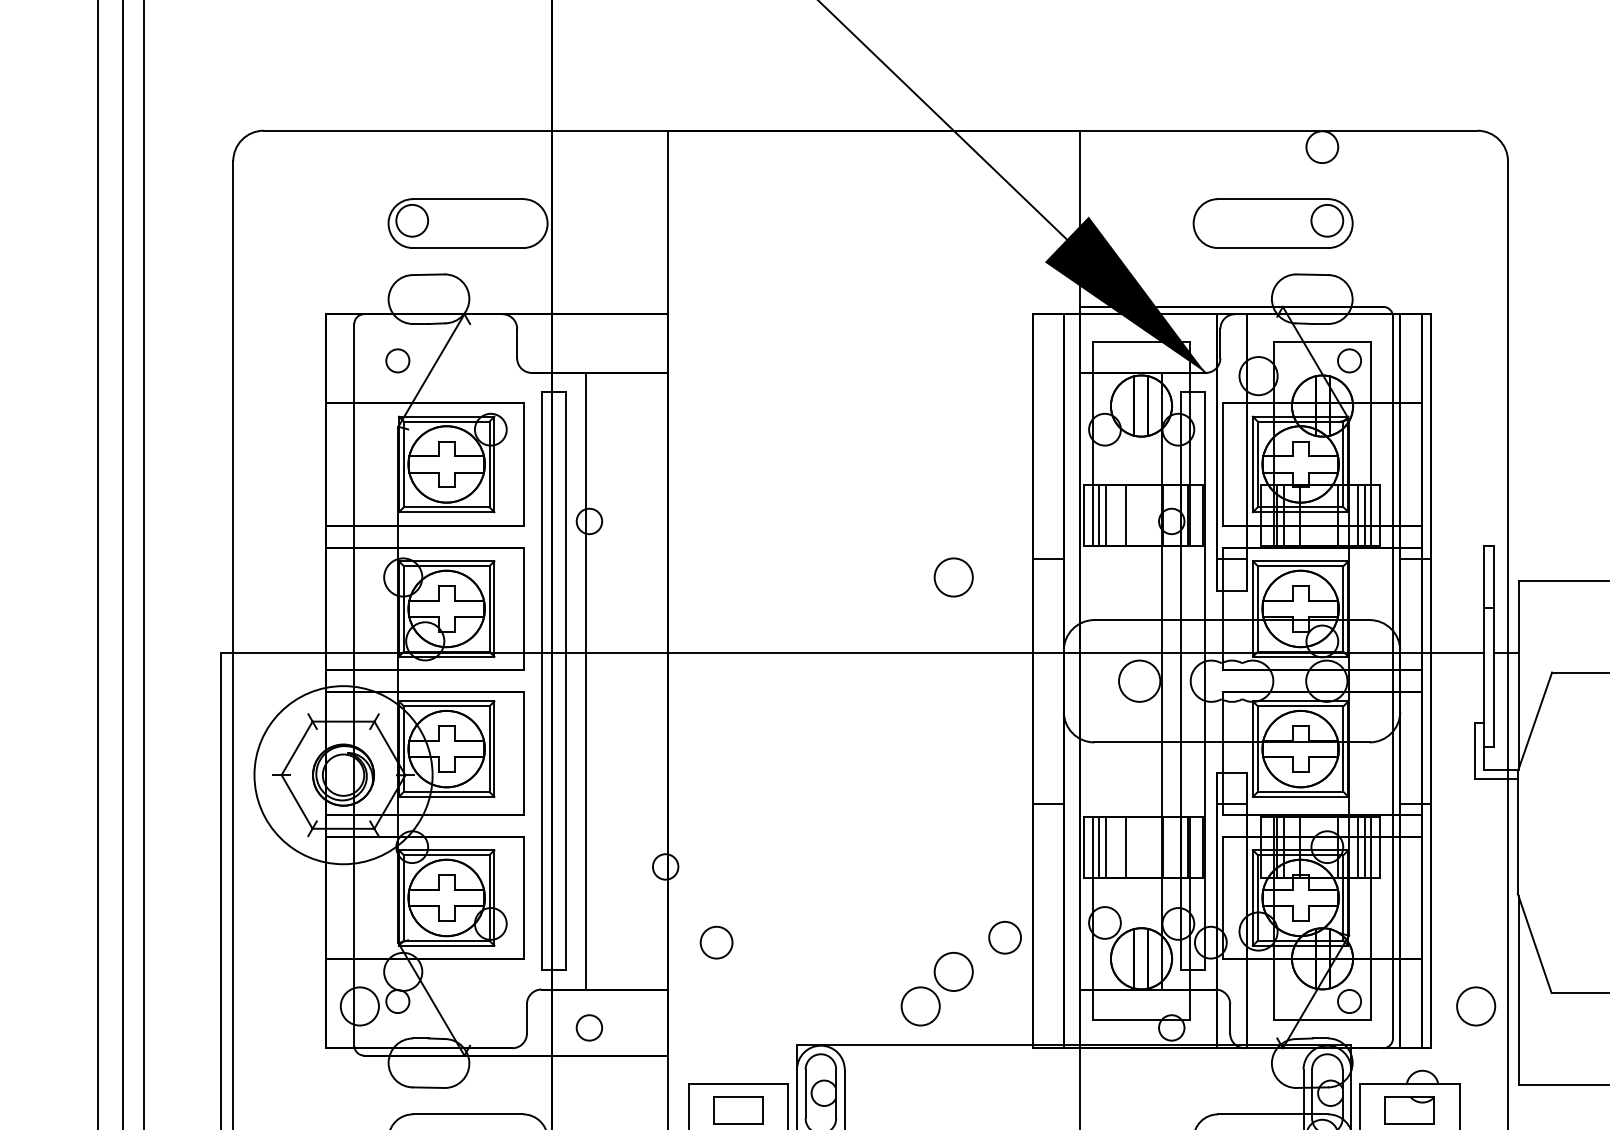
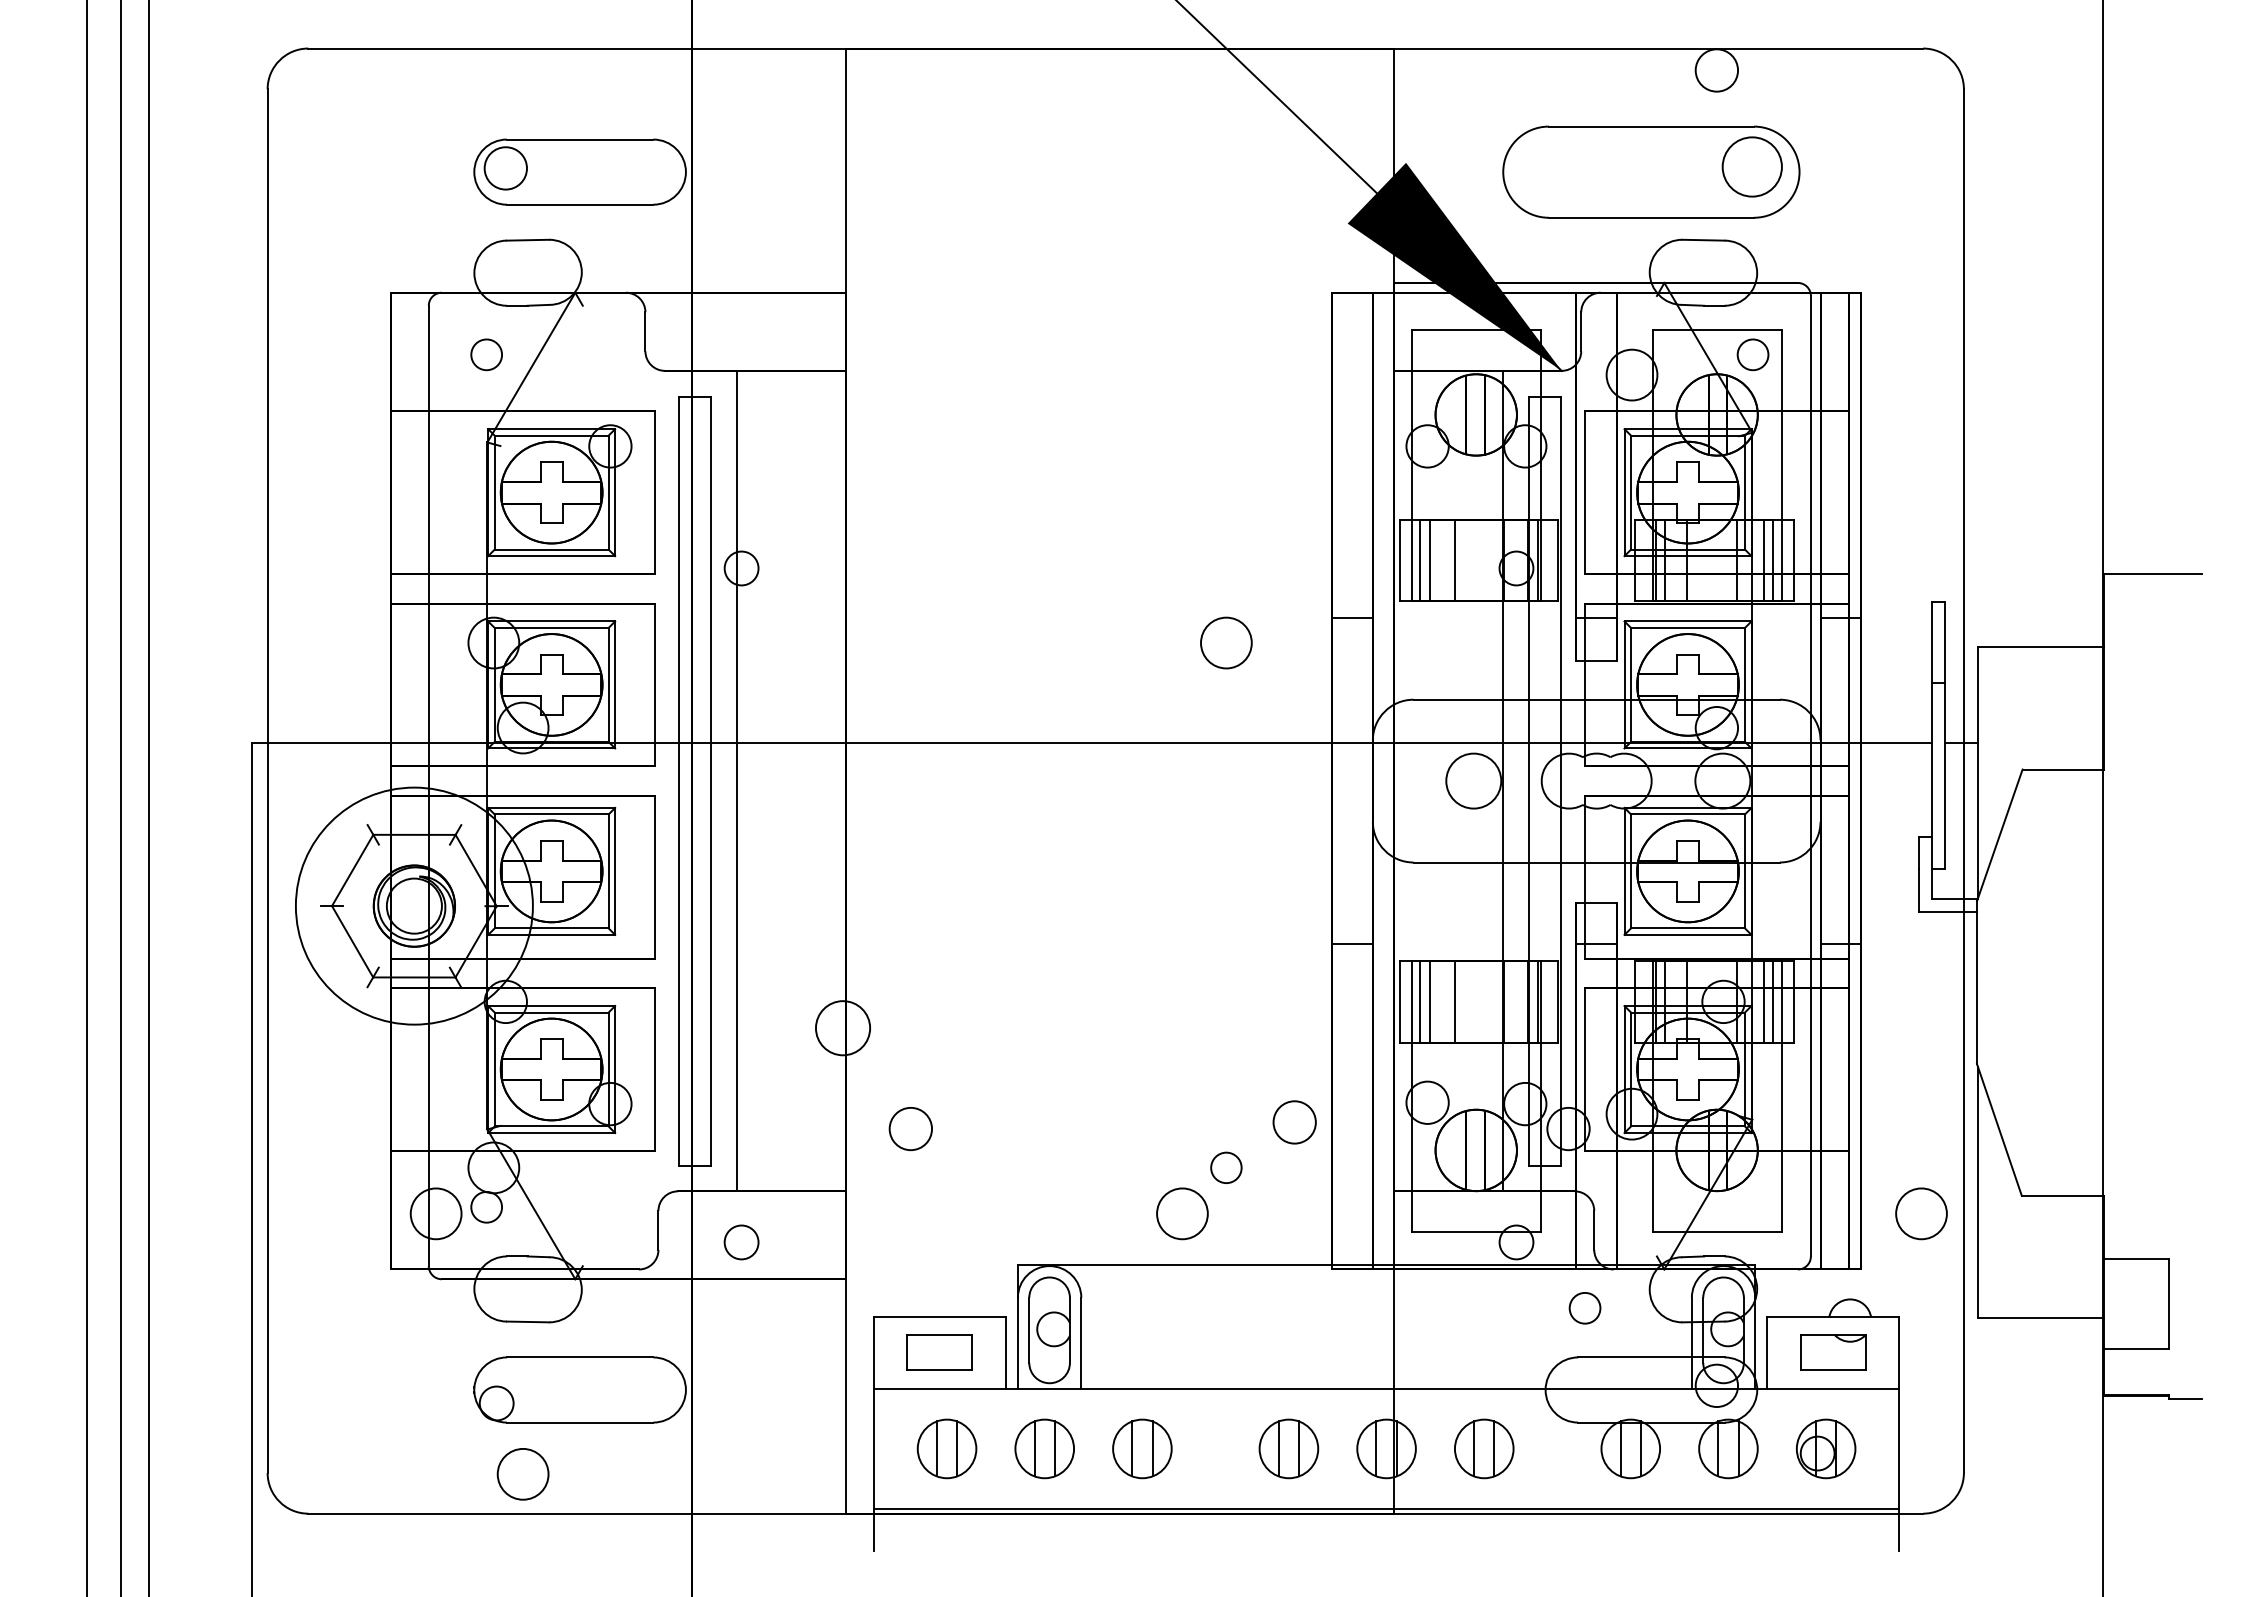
part: (1273, 223) -> (1651, 171), size x1.4
circle: (666, 867) -> (843, 1028), size x1.6
circle: (953, 971) -> (1226, 1167), size x0.6
circle: (1349, 1001) -> (1584, 1308), moved

